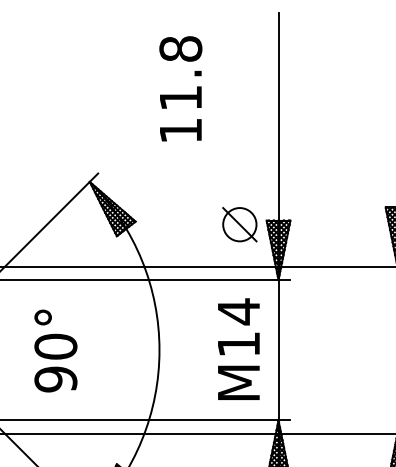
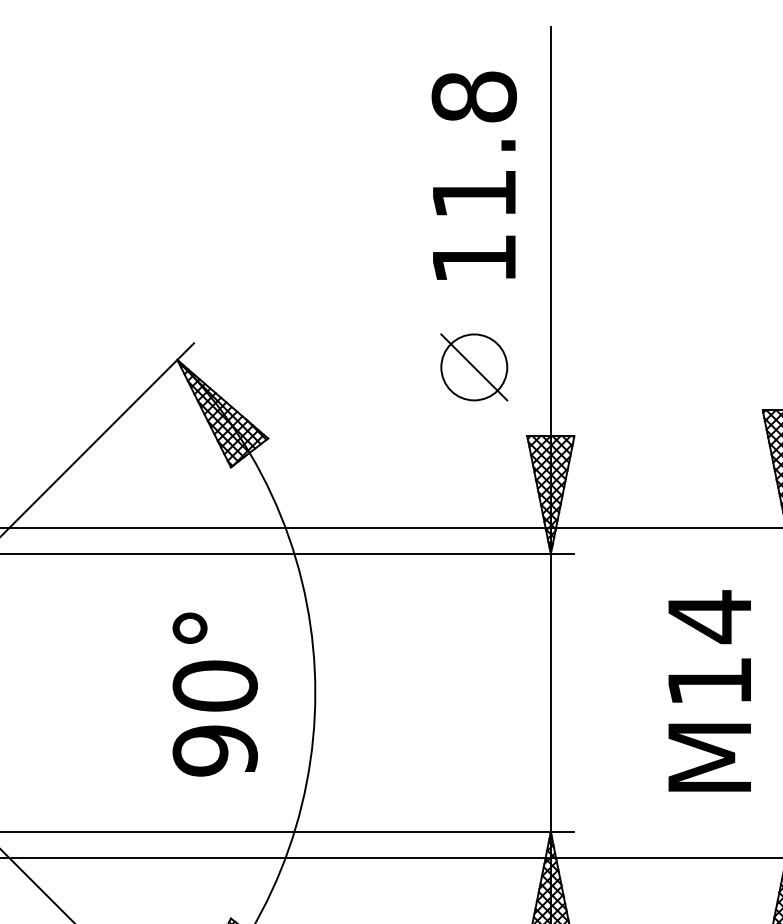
text: (180, 88) -> (473, 175), moved
part: (239, 224) -> (473, 367), moved
text: (238, 348) -> (709, 689), moved
text: (55, 350) -> (214, 693), moved

